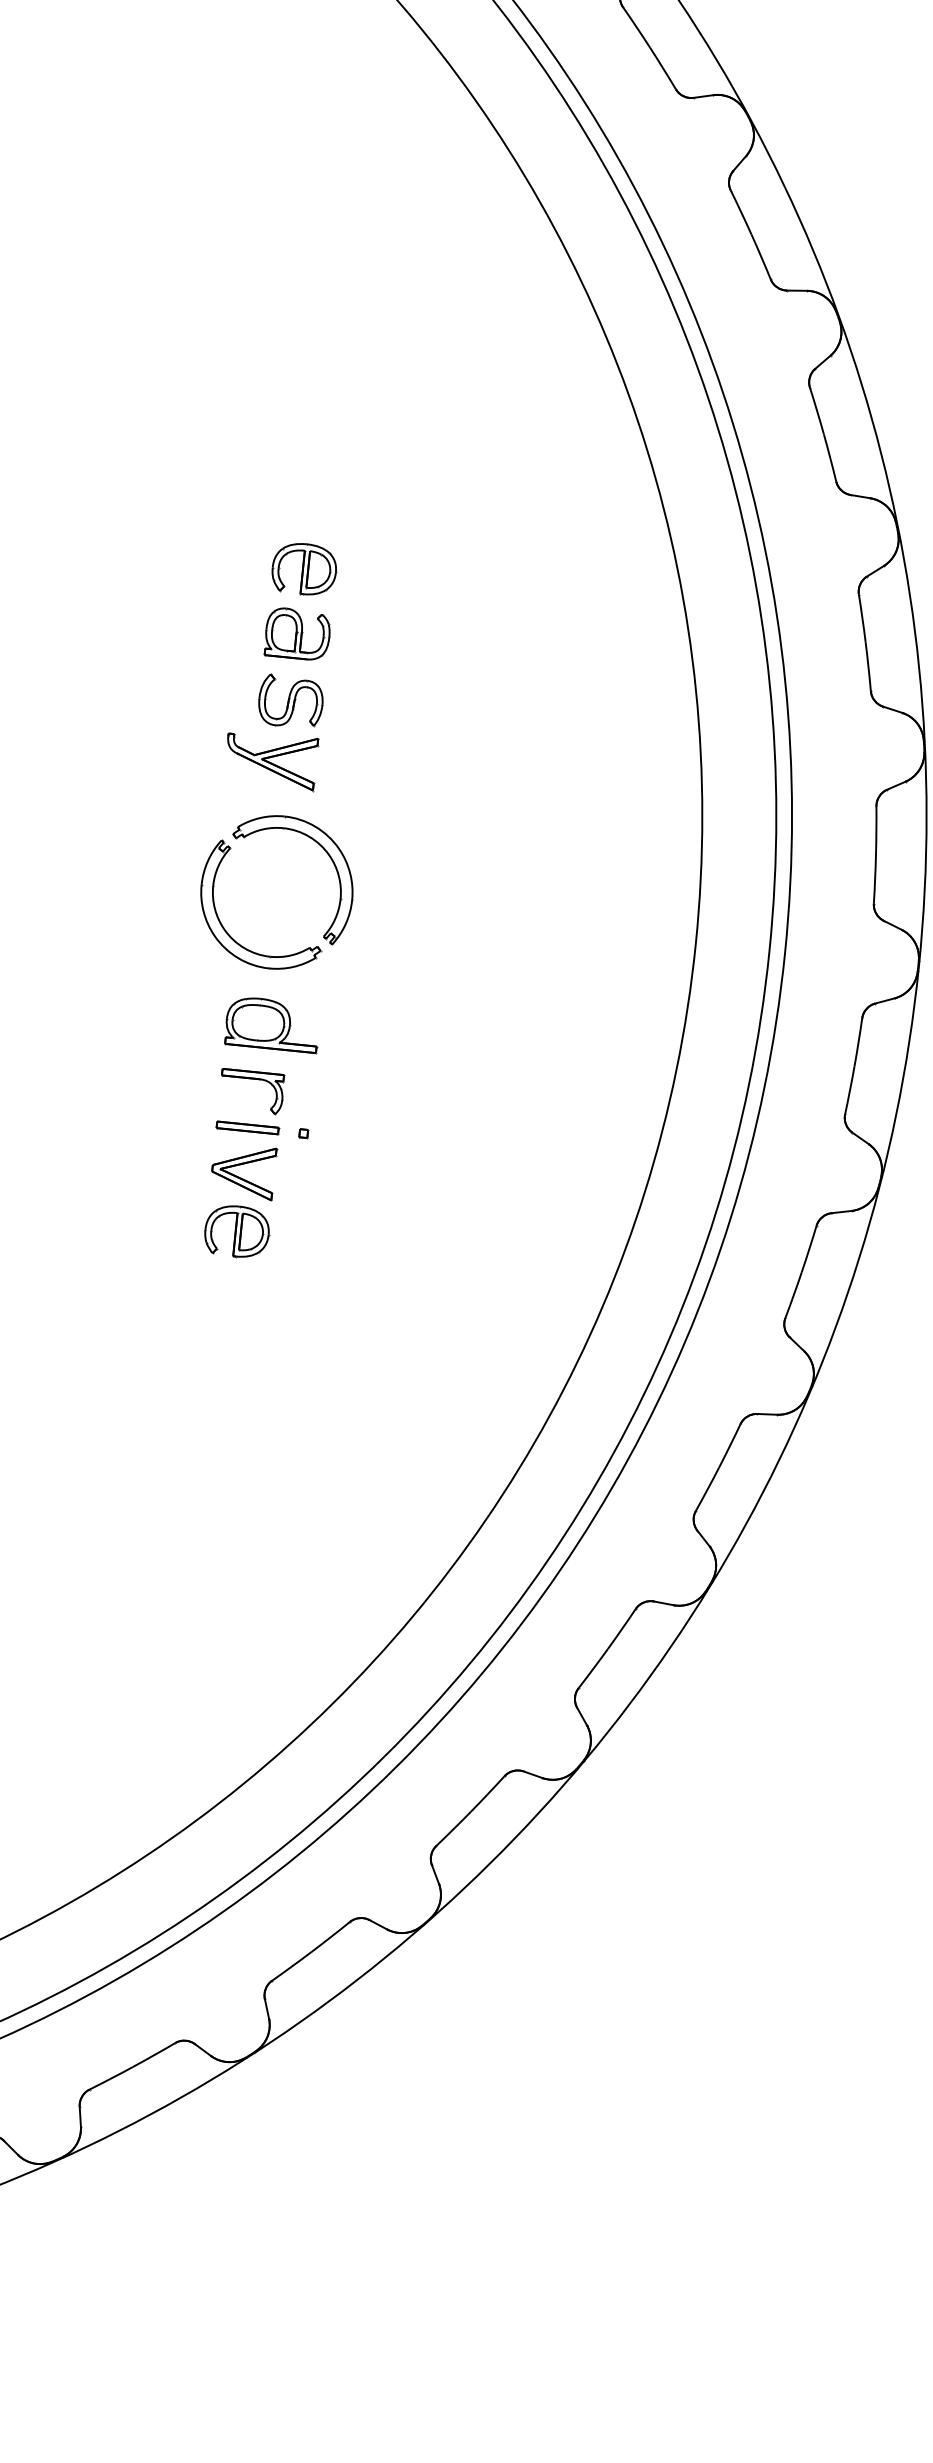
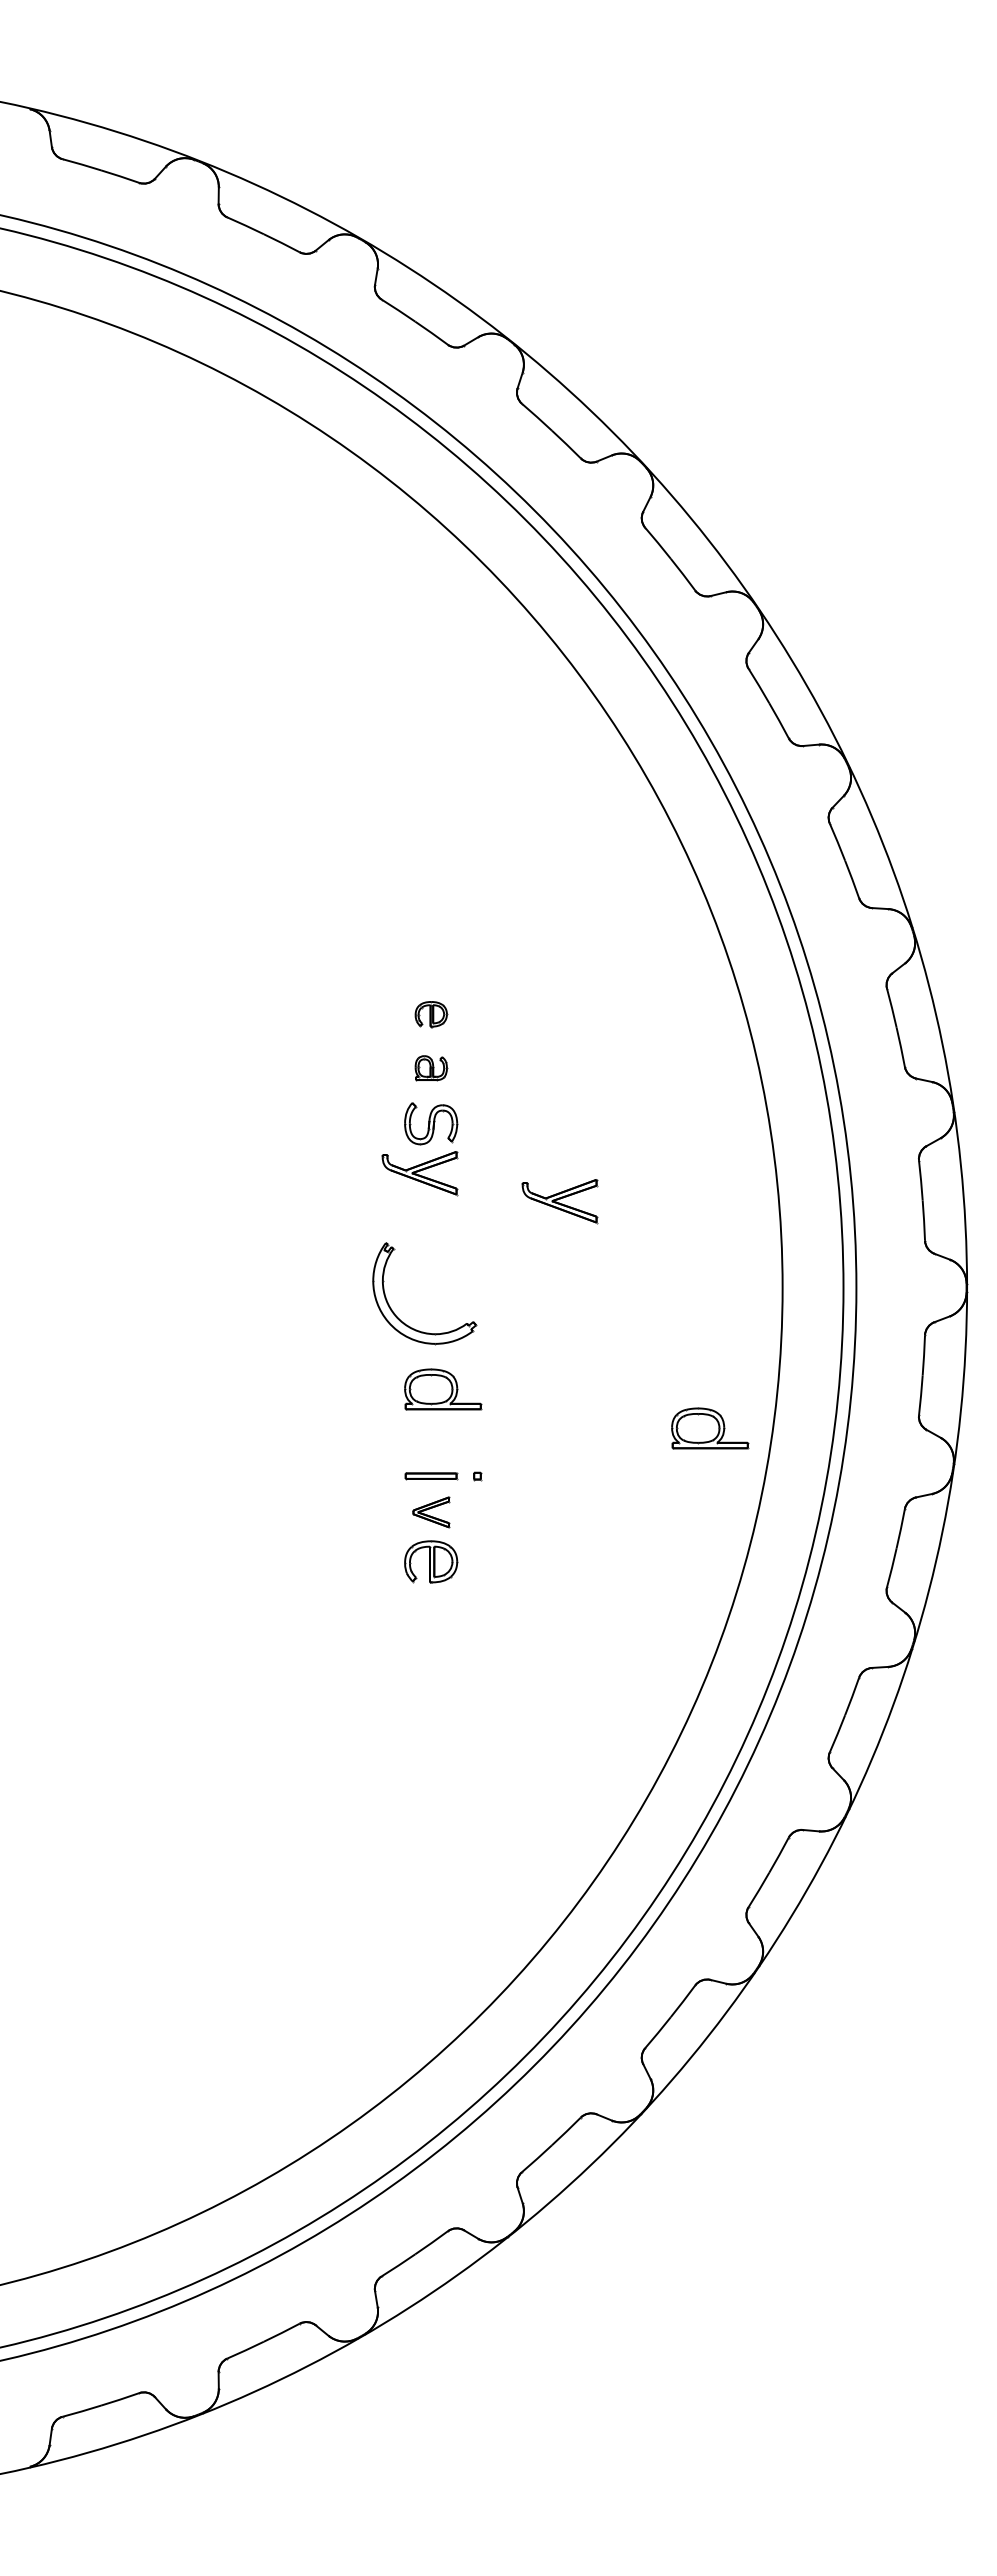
part: (304, 569) -> (431, 1014), size x0.6
part: (298, 634) -> (431, 1068), size x0.6
part: (436, 811) -> (559, 1201), added
part: (320, 847) -> (467, 1240), removed
part: (252, 1079) -> (431, 1436), removed
part: (591, 1104) -> (710, 1428), added
part: (243, 1171) -> (431, 1512), size x0.7

